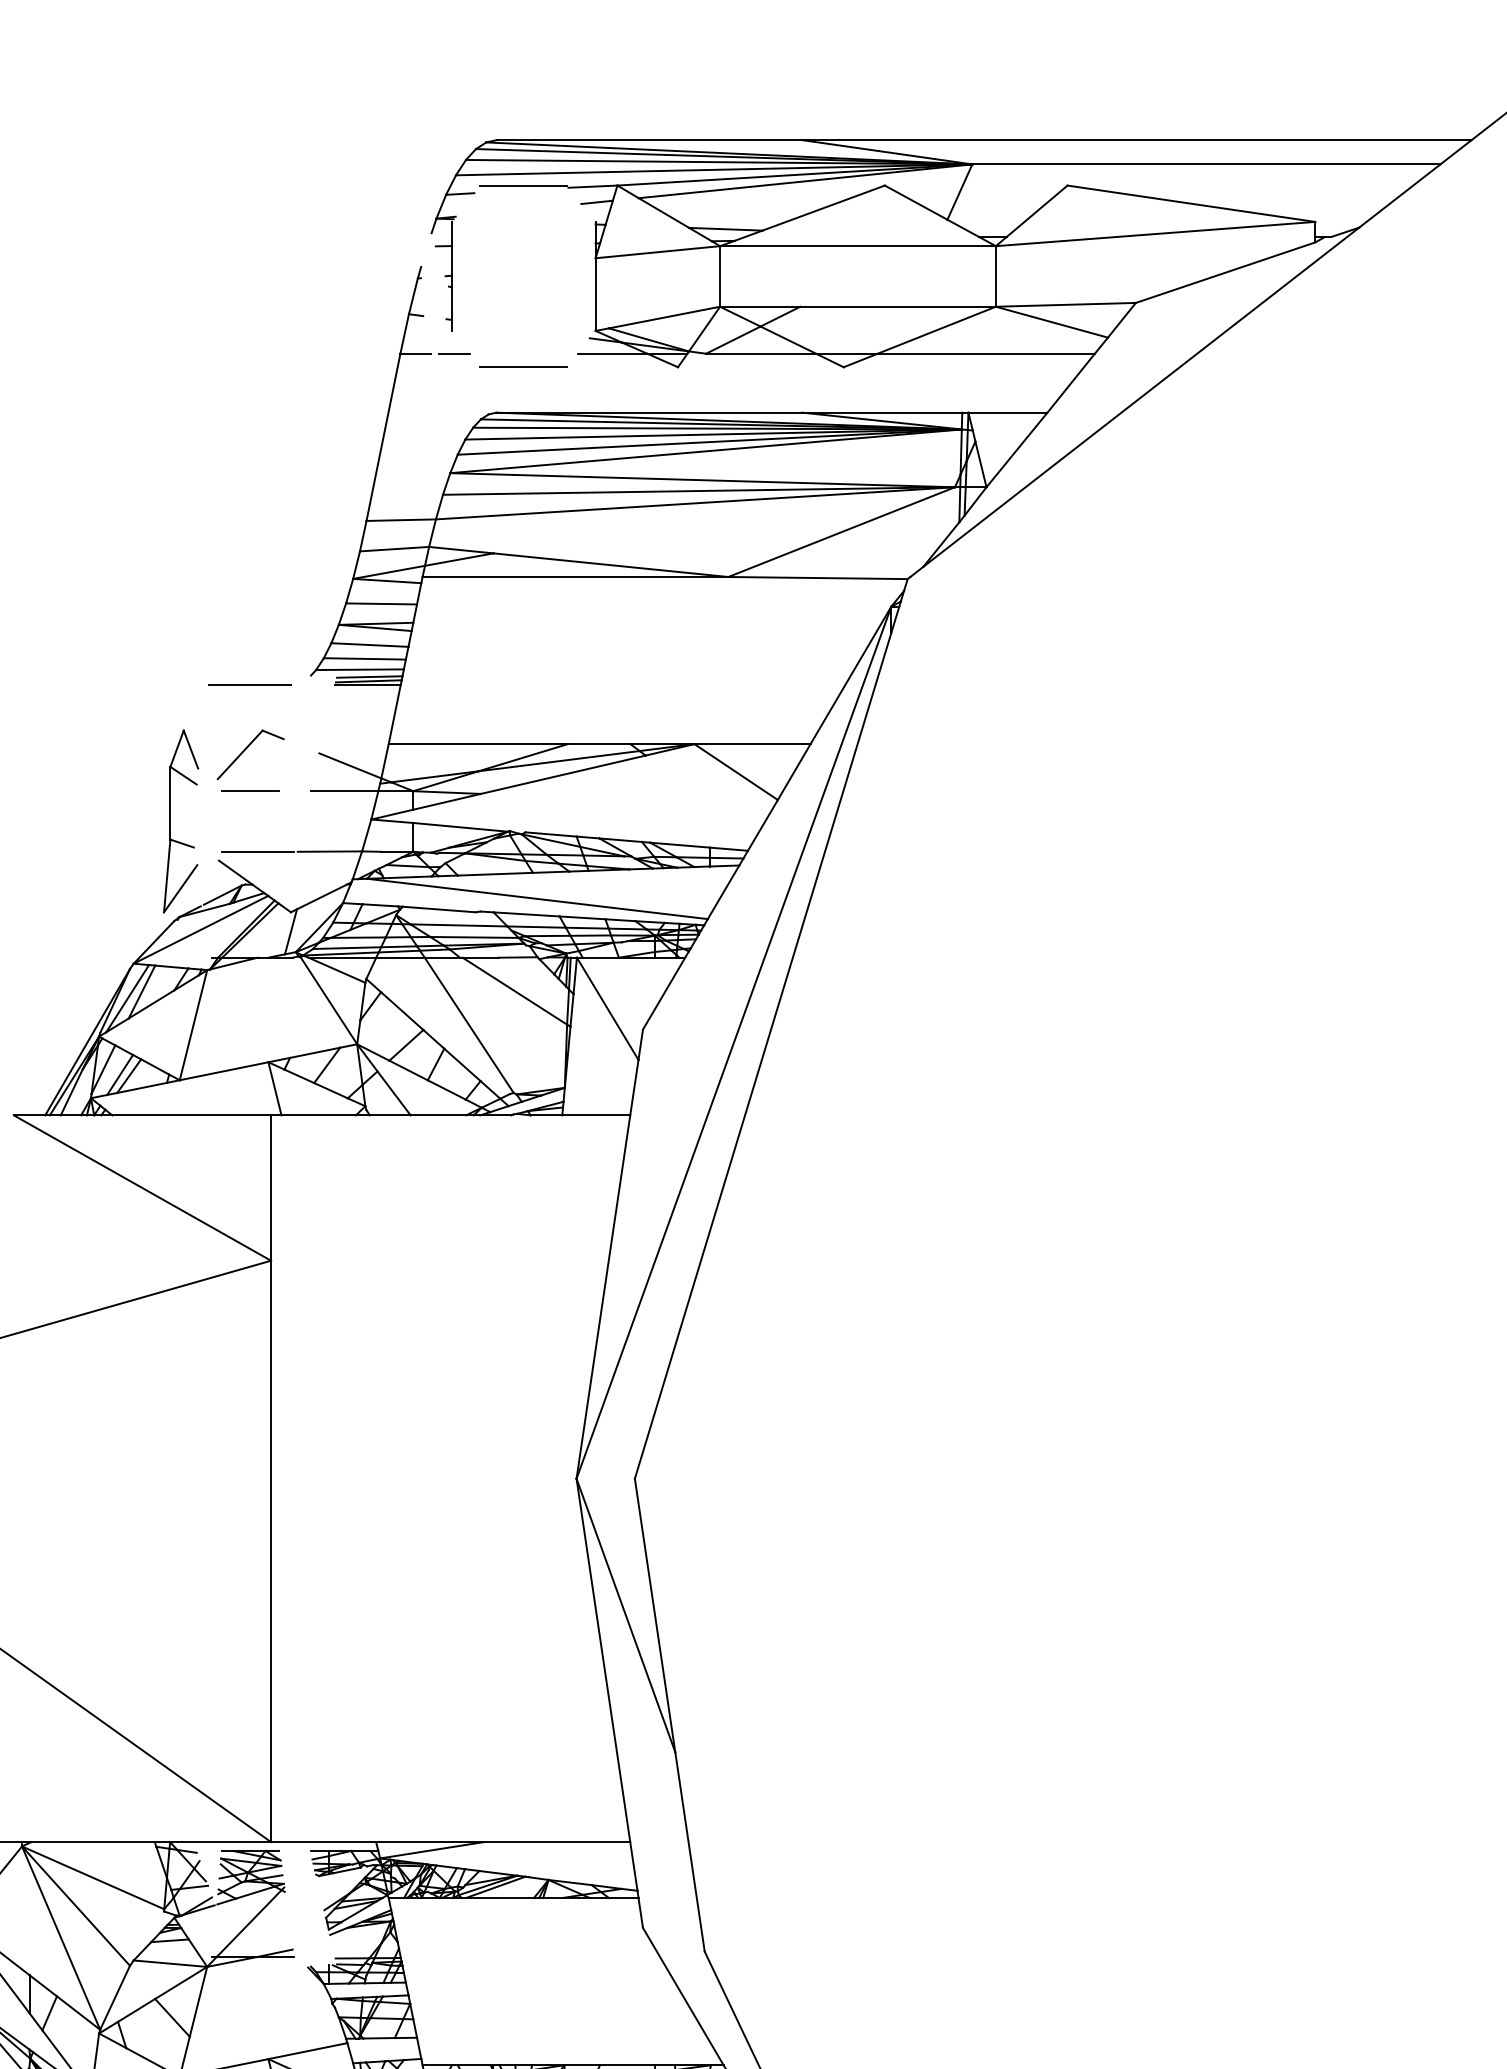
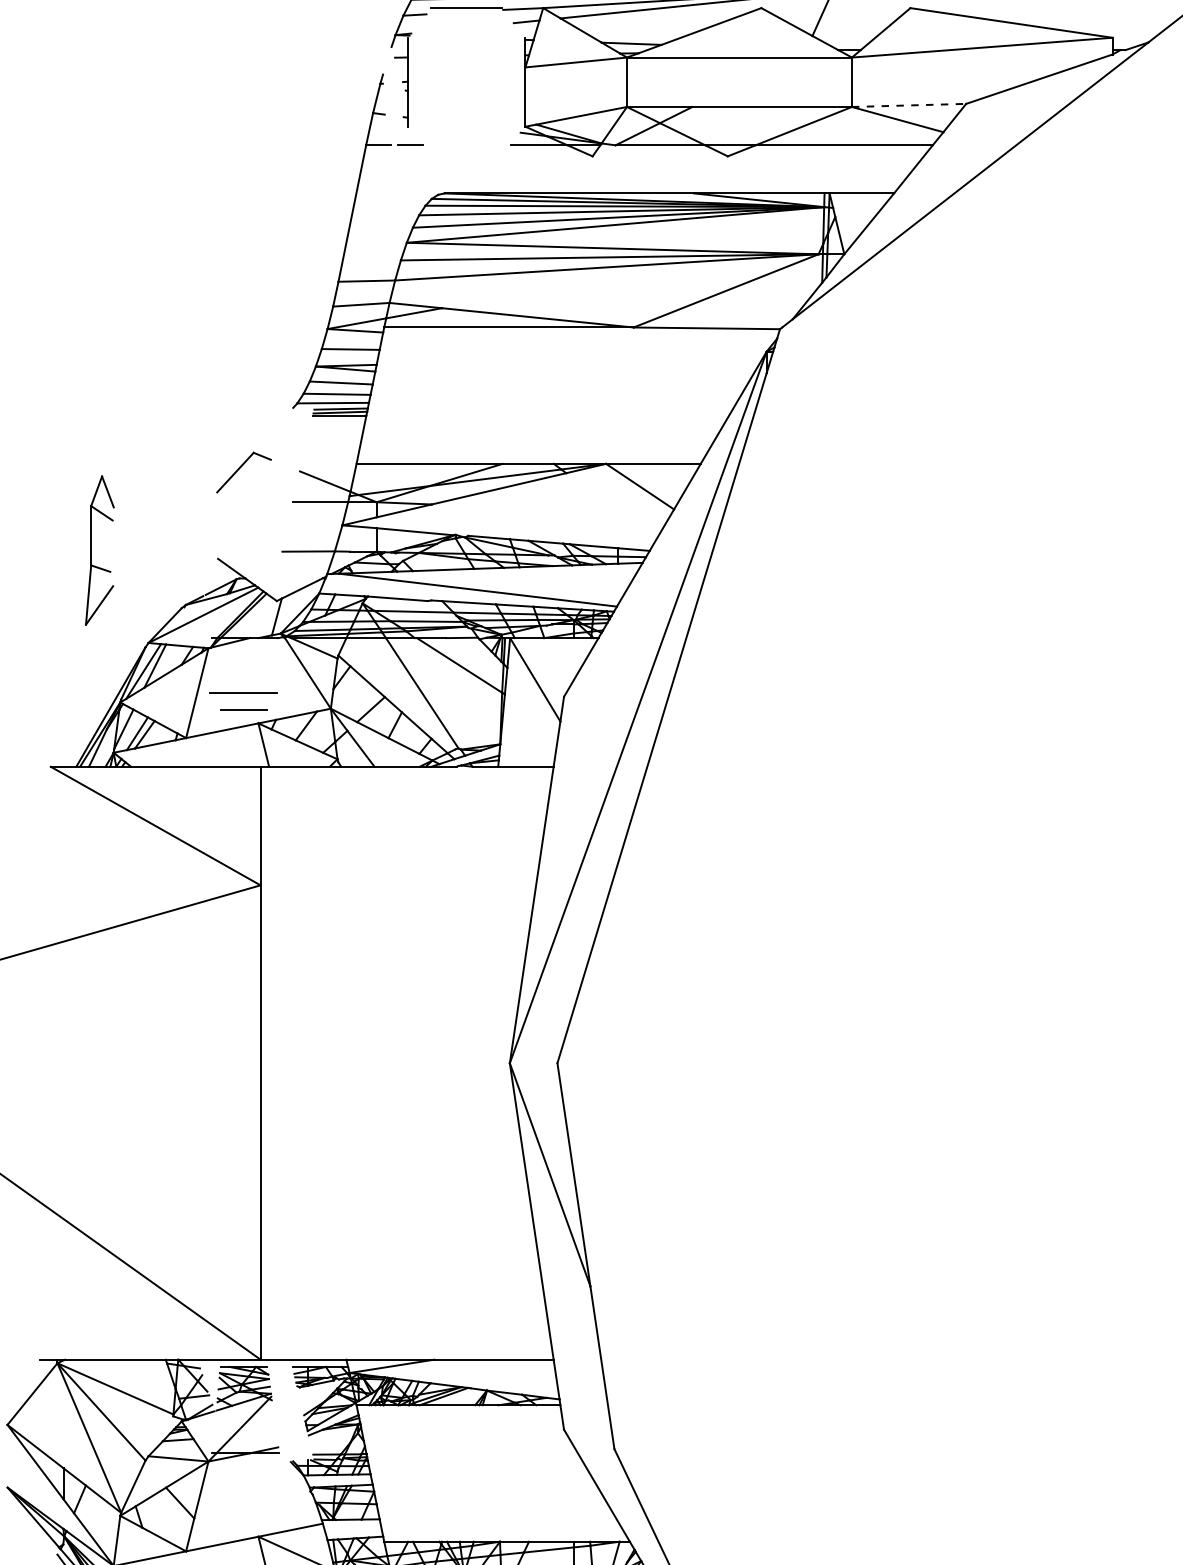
line: (1066, 304) -> (909, 105), solid -> dashed
line: (523, 366) -> (466, 155), removed
line: (249, 684) -> (243, 692), moved
line: (250, 790) -> (243, 708), moved
part: (170, 821) -> (91, 550), moved
line: (257, 851) -> (249, 551), removed

